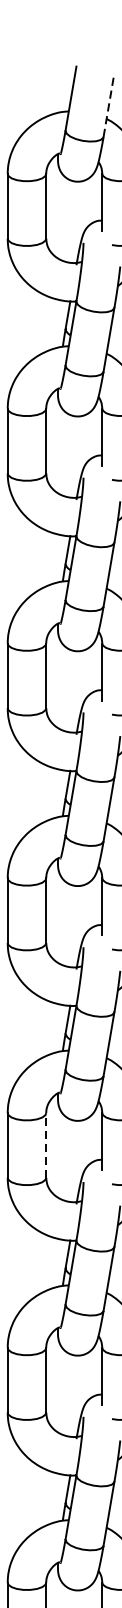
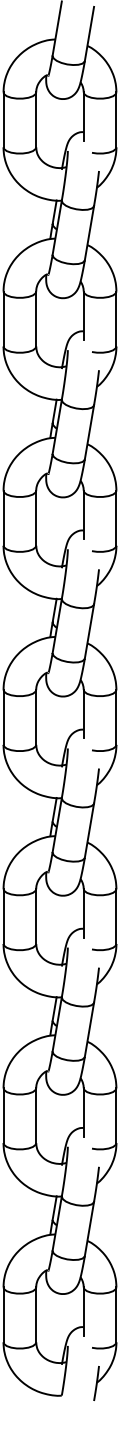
line: (109, 105) -> (89, 34), dashed -> solid
line: (46, 1145) -> (36, 916), dashed -> solid

